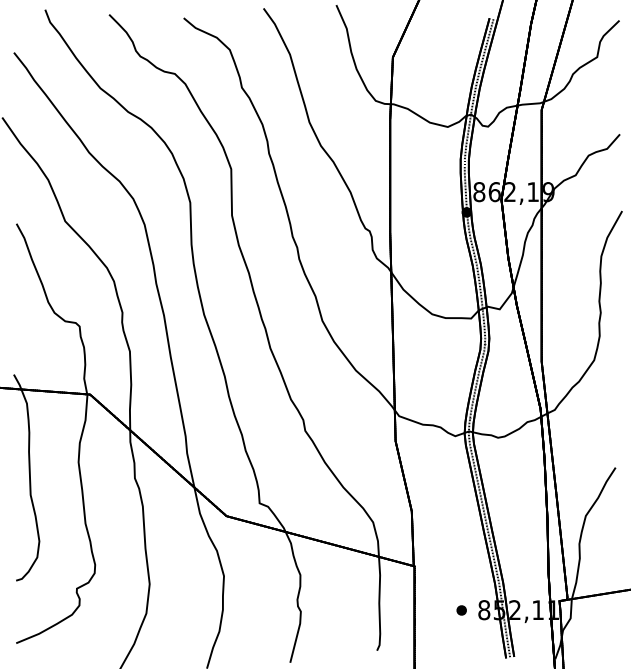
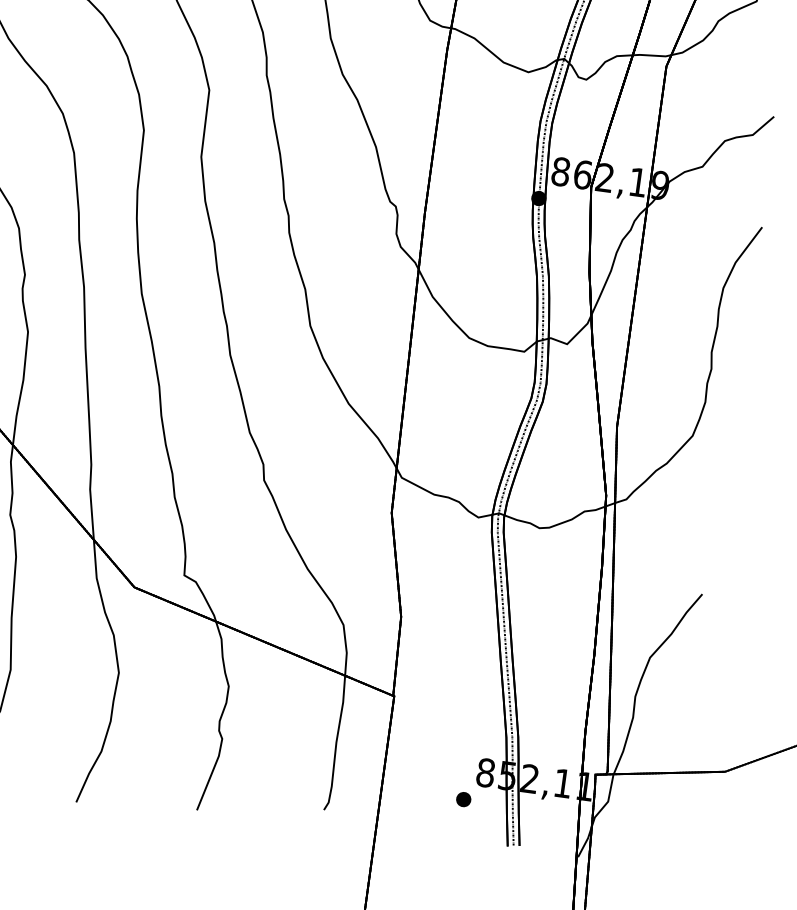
part: (461, 610) -> (463, 799), moved

